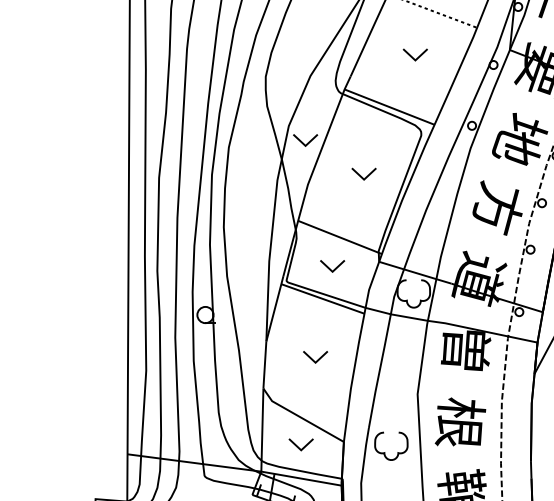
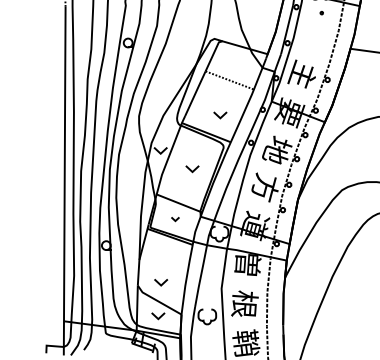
part: (415, 55) -> (220, 115), moved
part: (332, 266) -> (175, 219), size x0.6
part: (316, 357) -> (161, 282), moved

